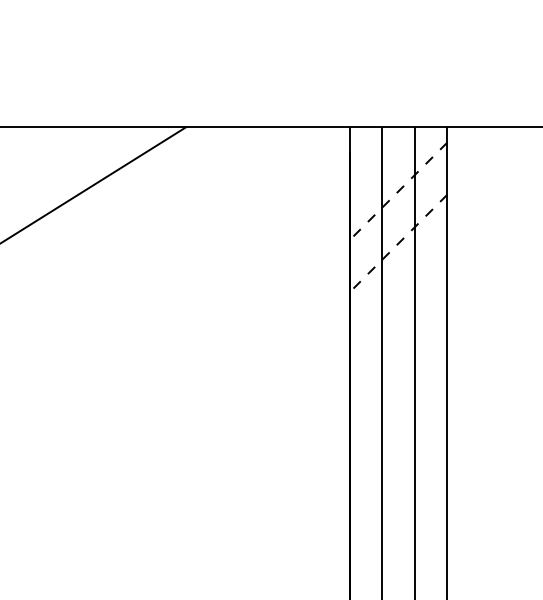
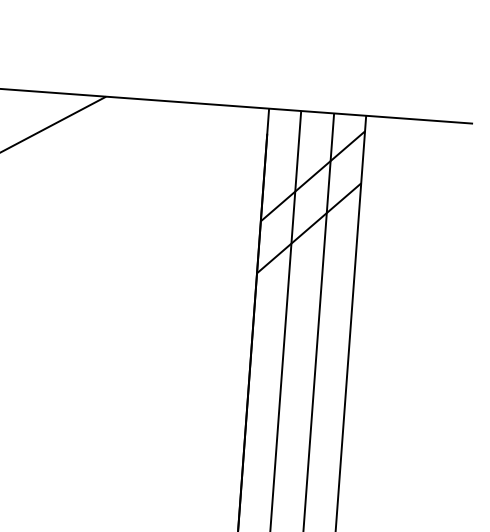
line: (398, 191) -> (312, 176), dashed -> solid
line: (398, 243) -> (308, 228), dashed -> solid

